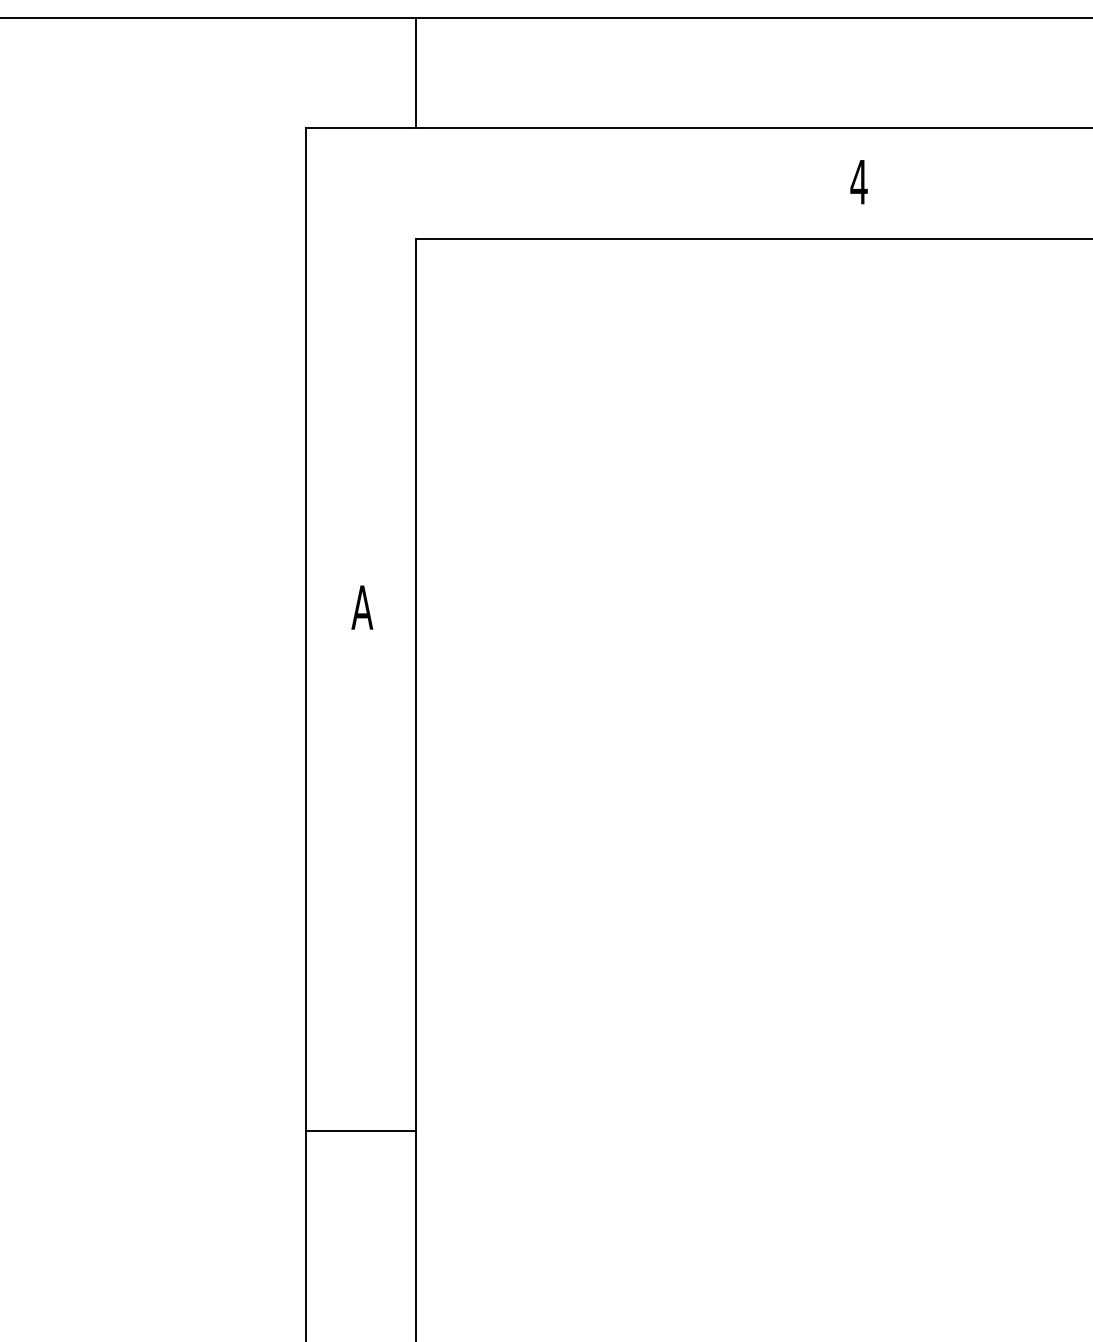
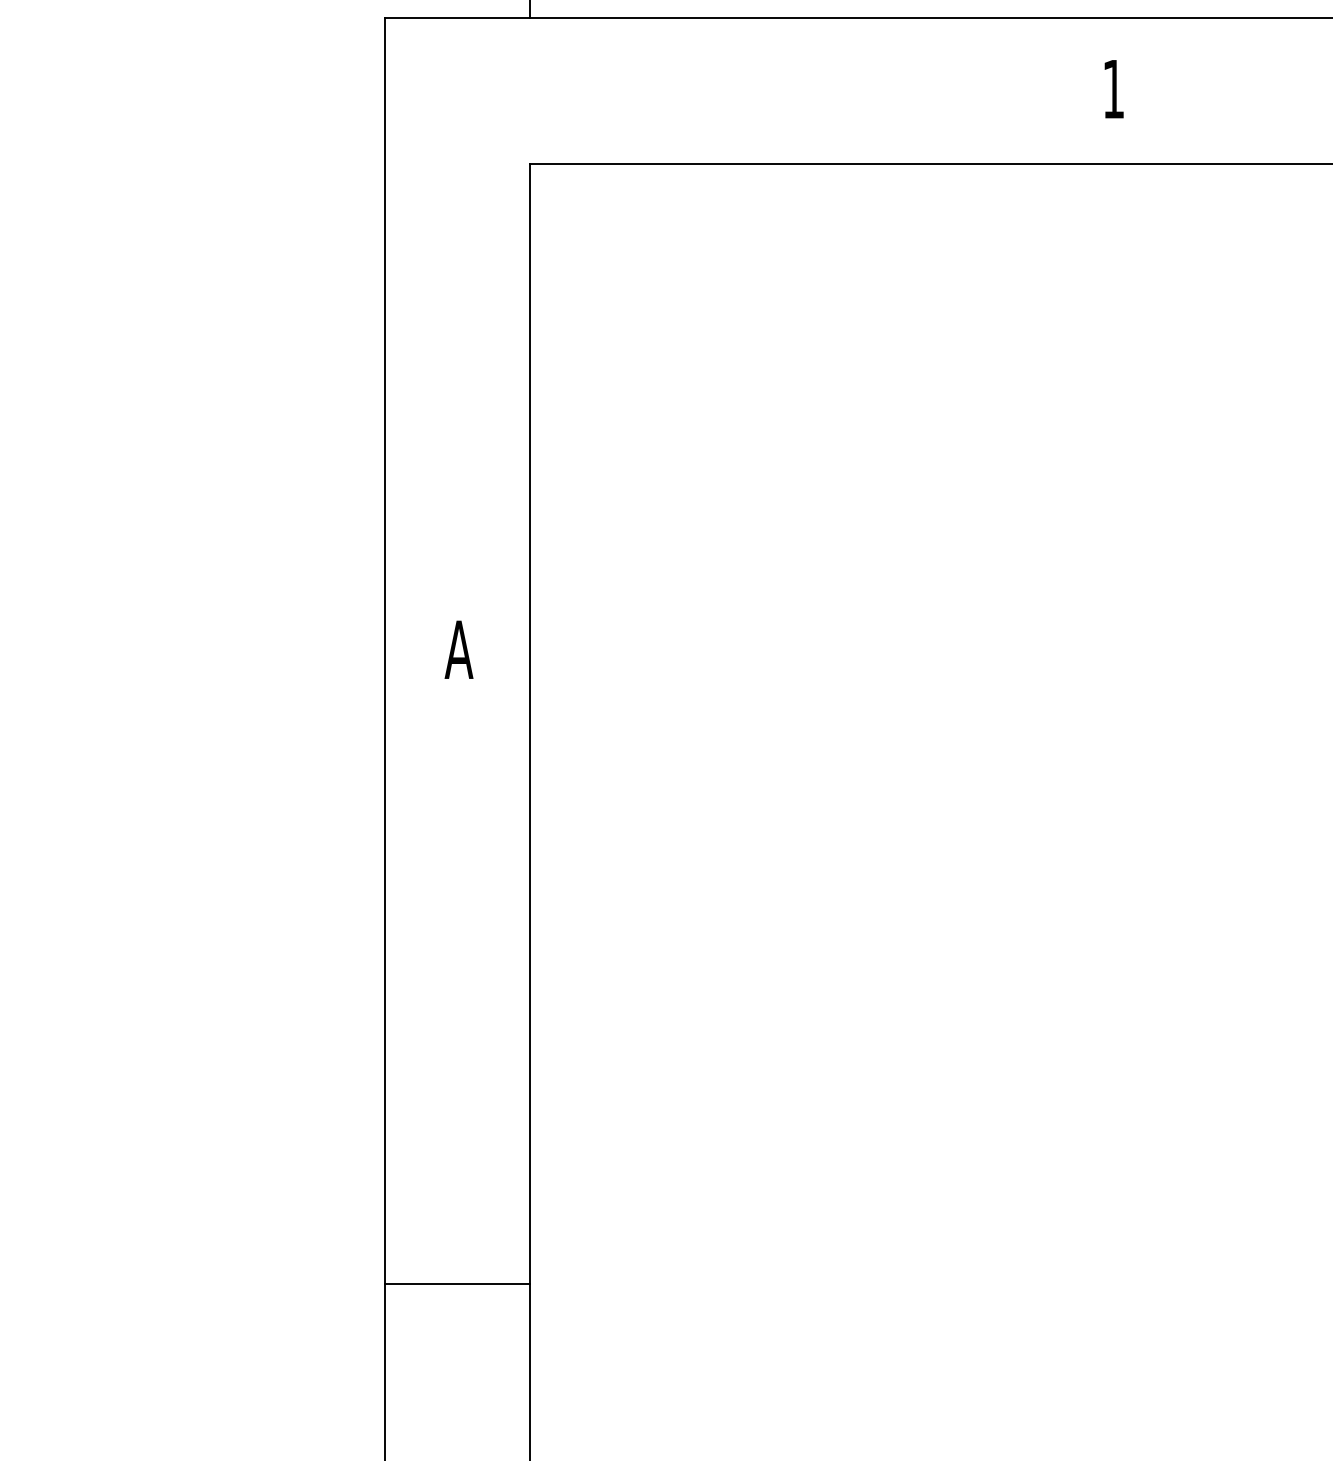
text: (858, 182) -> (1112, 89), 4 -> 1
line: (360, 1131) -> (456, 1284), moved

